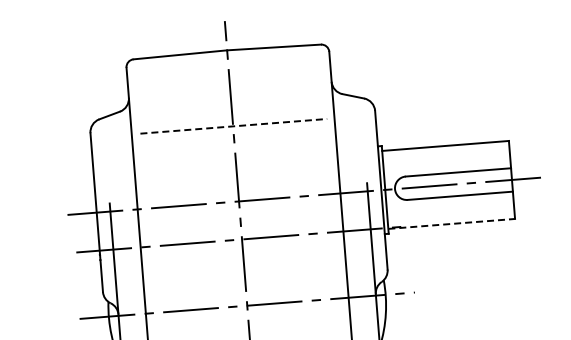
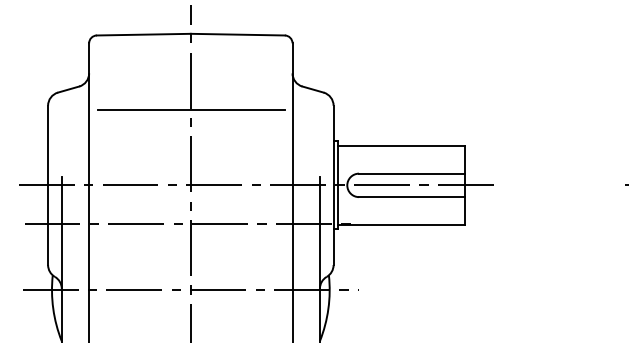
line: (233, 126) -> (191, 110), dashed -> solid
line: (452, 223) -> (401, 224), dashed -> solid

